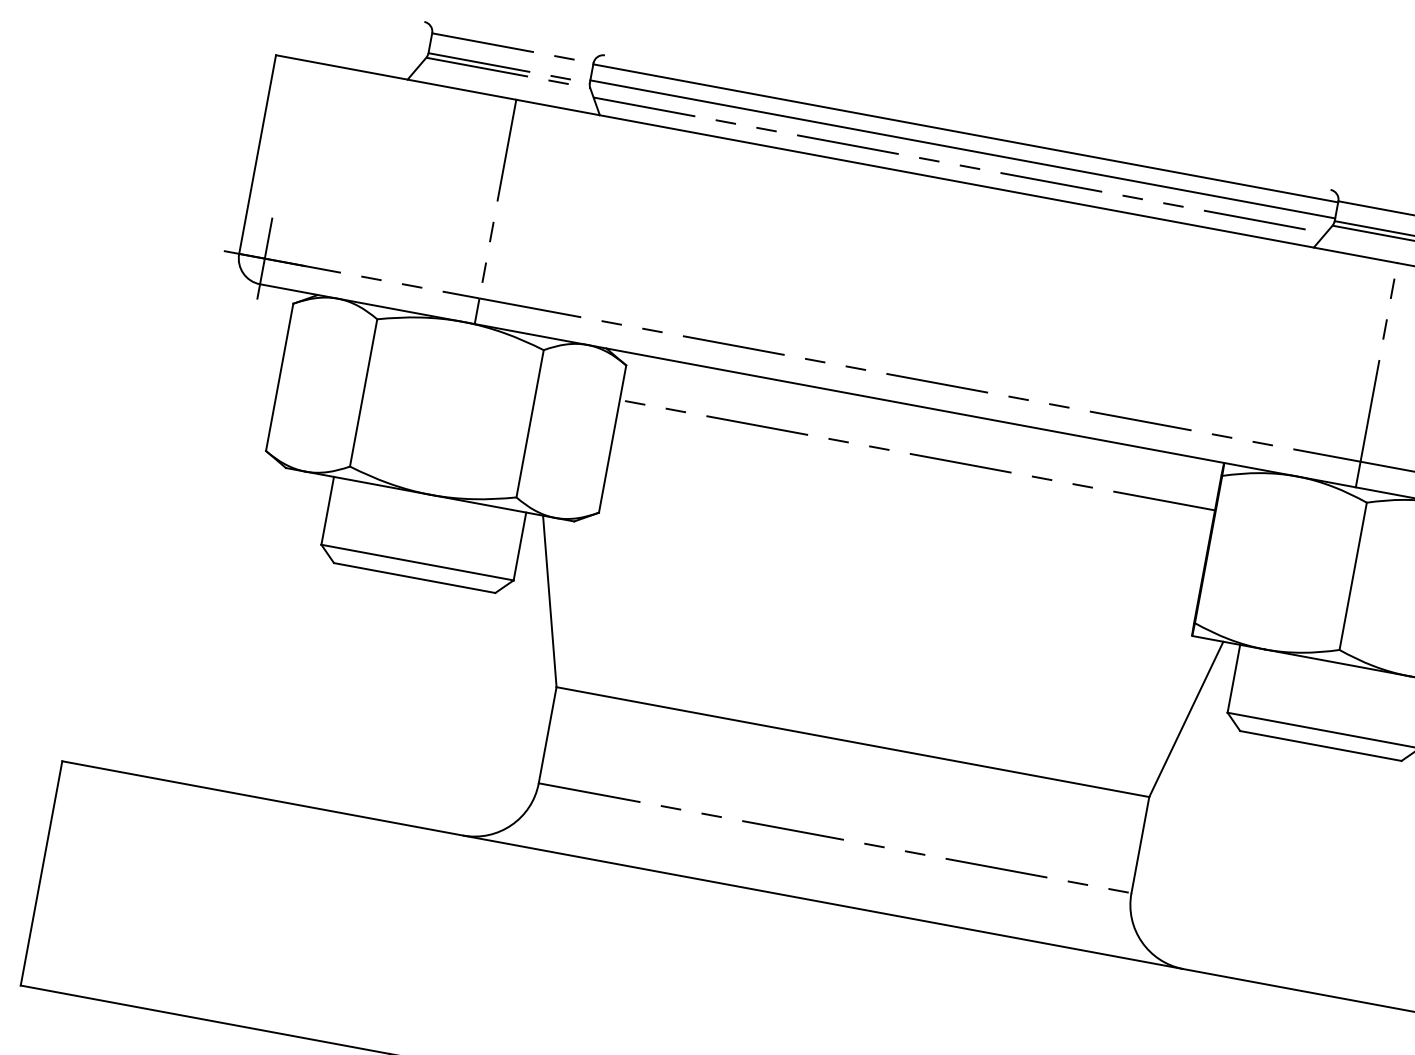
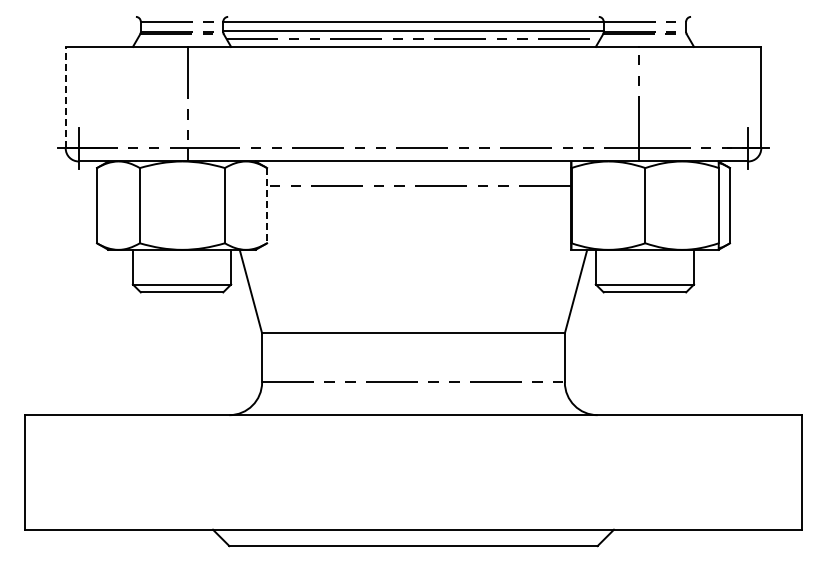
line: (257, 154) -> (65, 97), solid -> dashed
line: (613, 438) -> (267, 205), solid -> dashed

